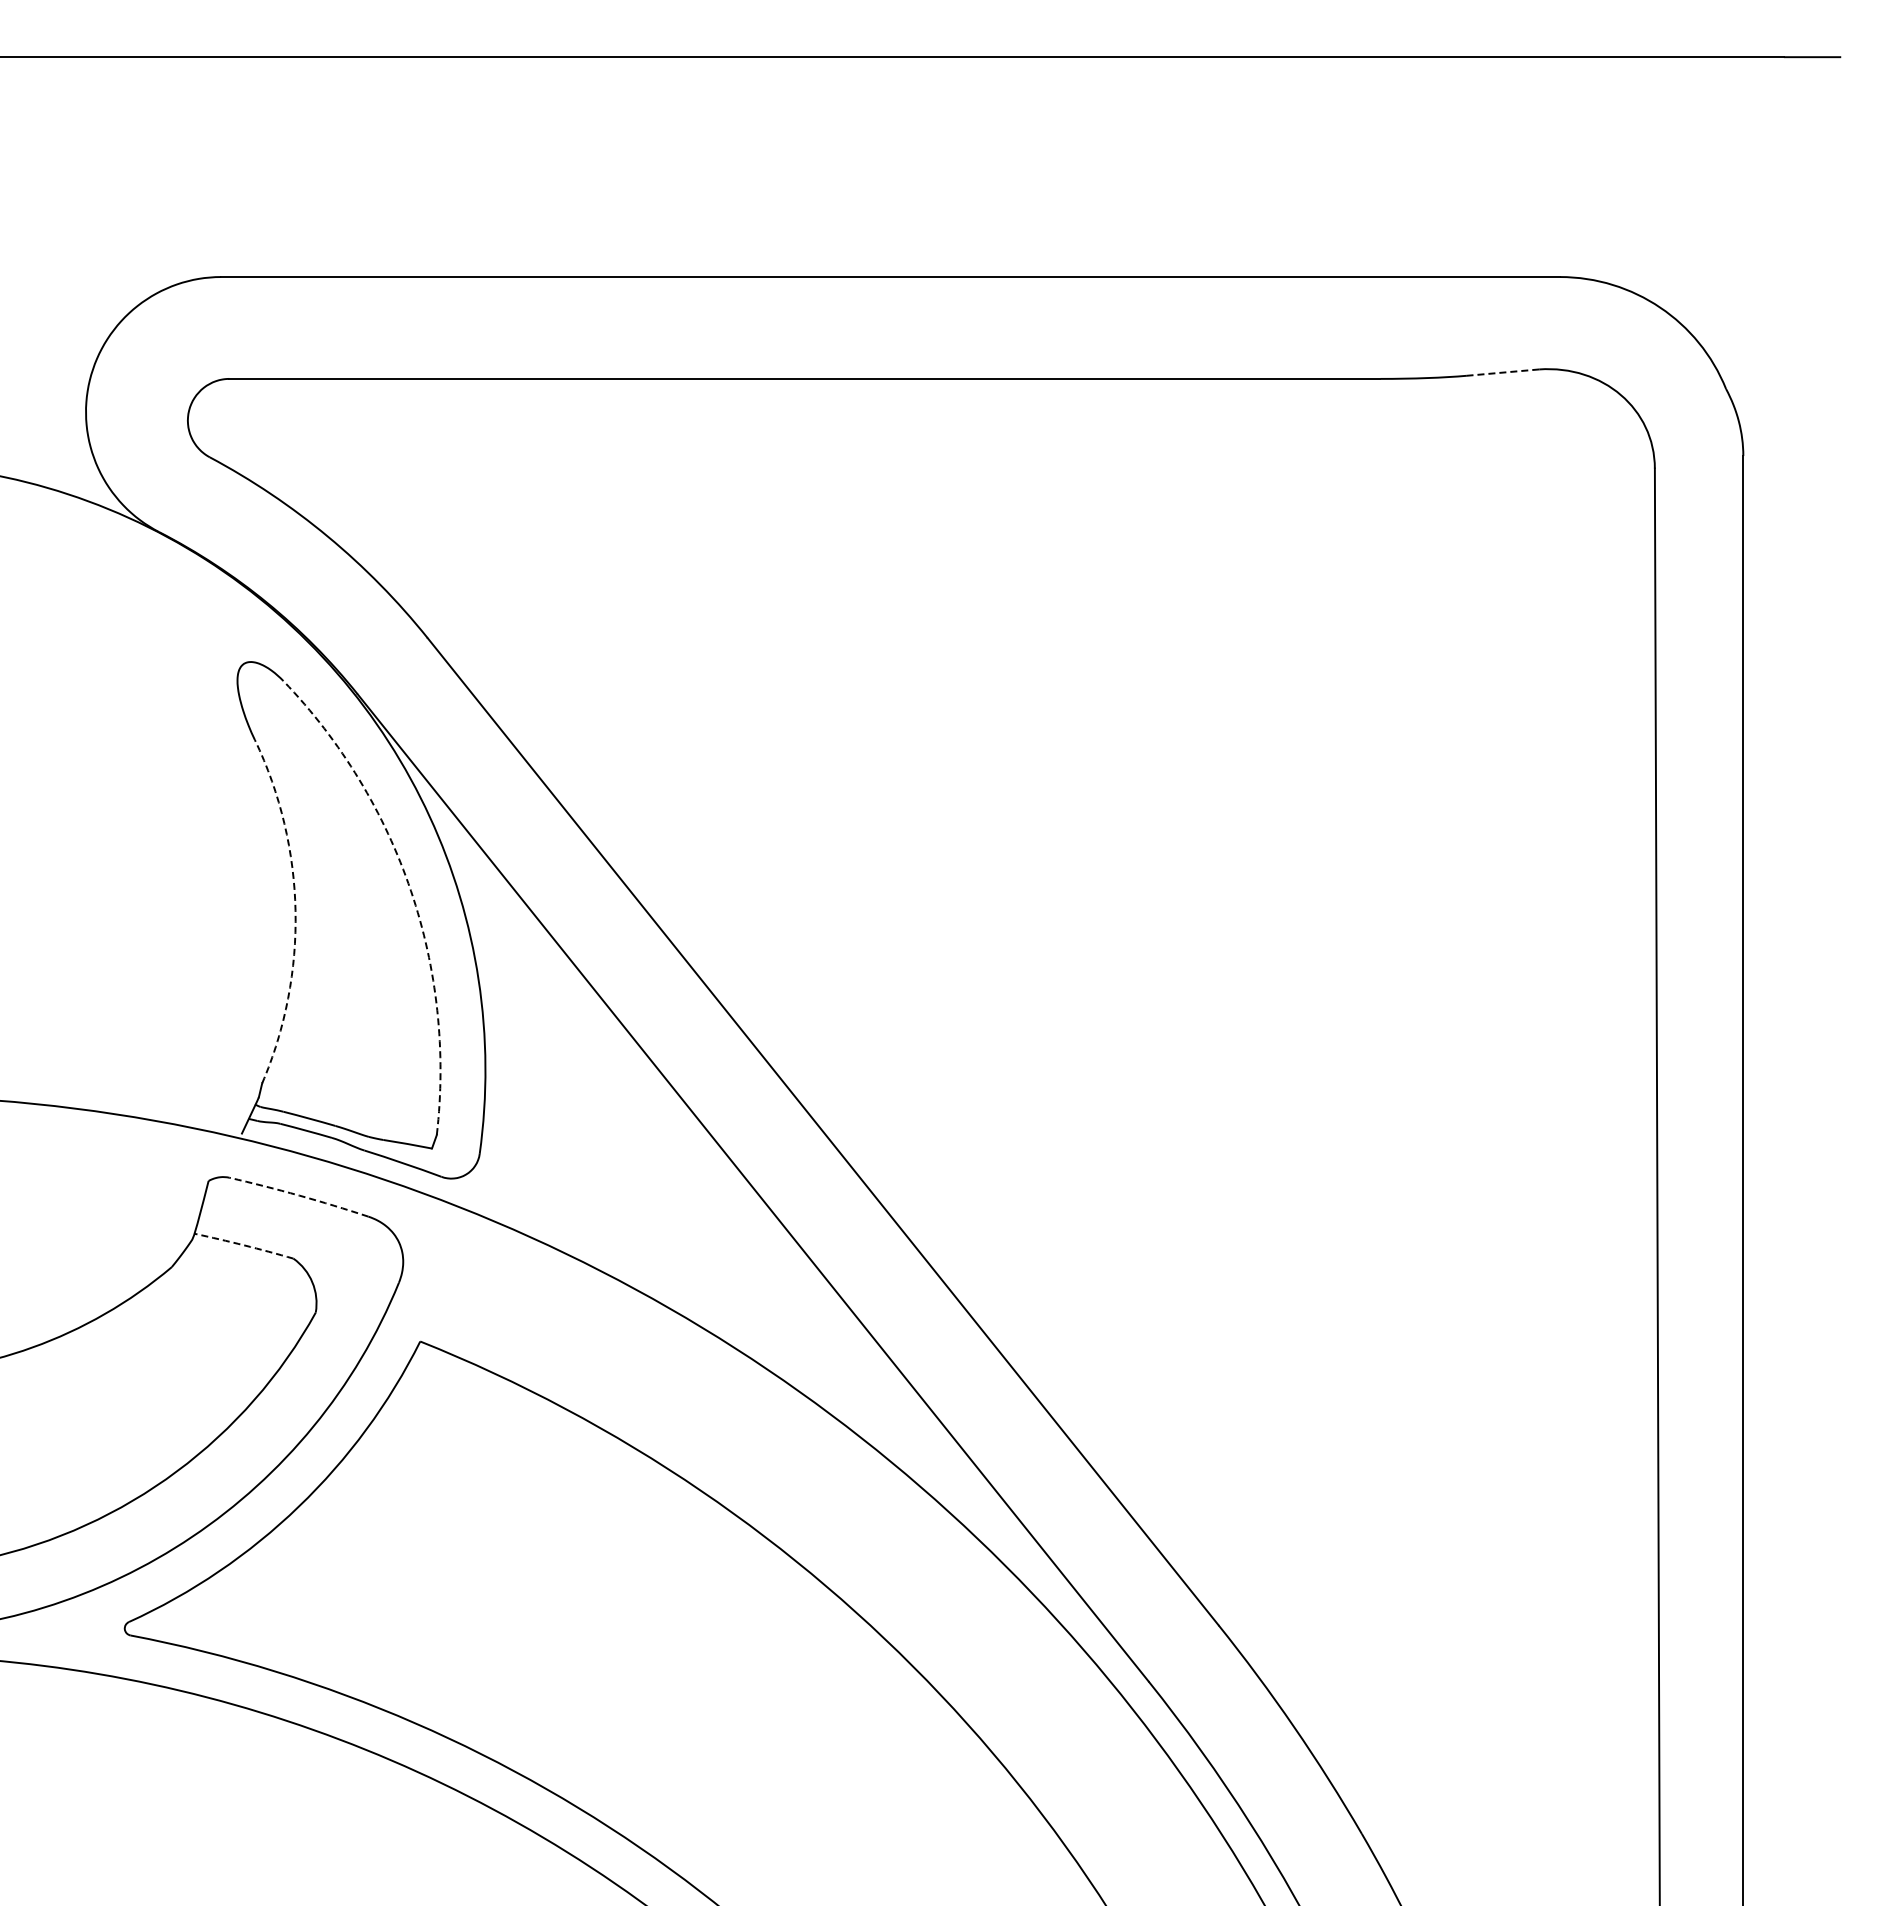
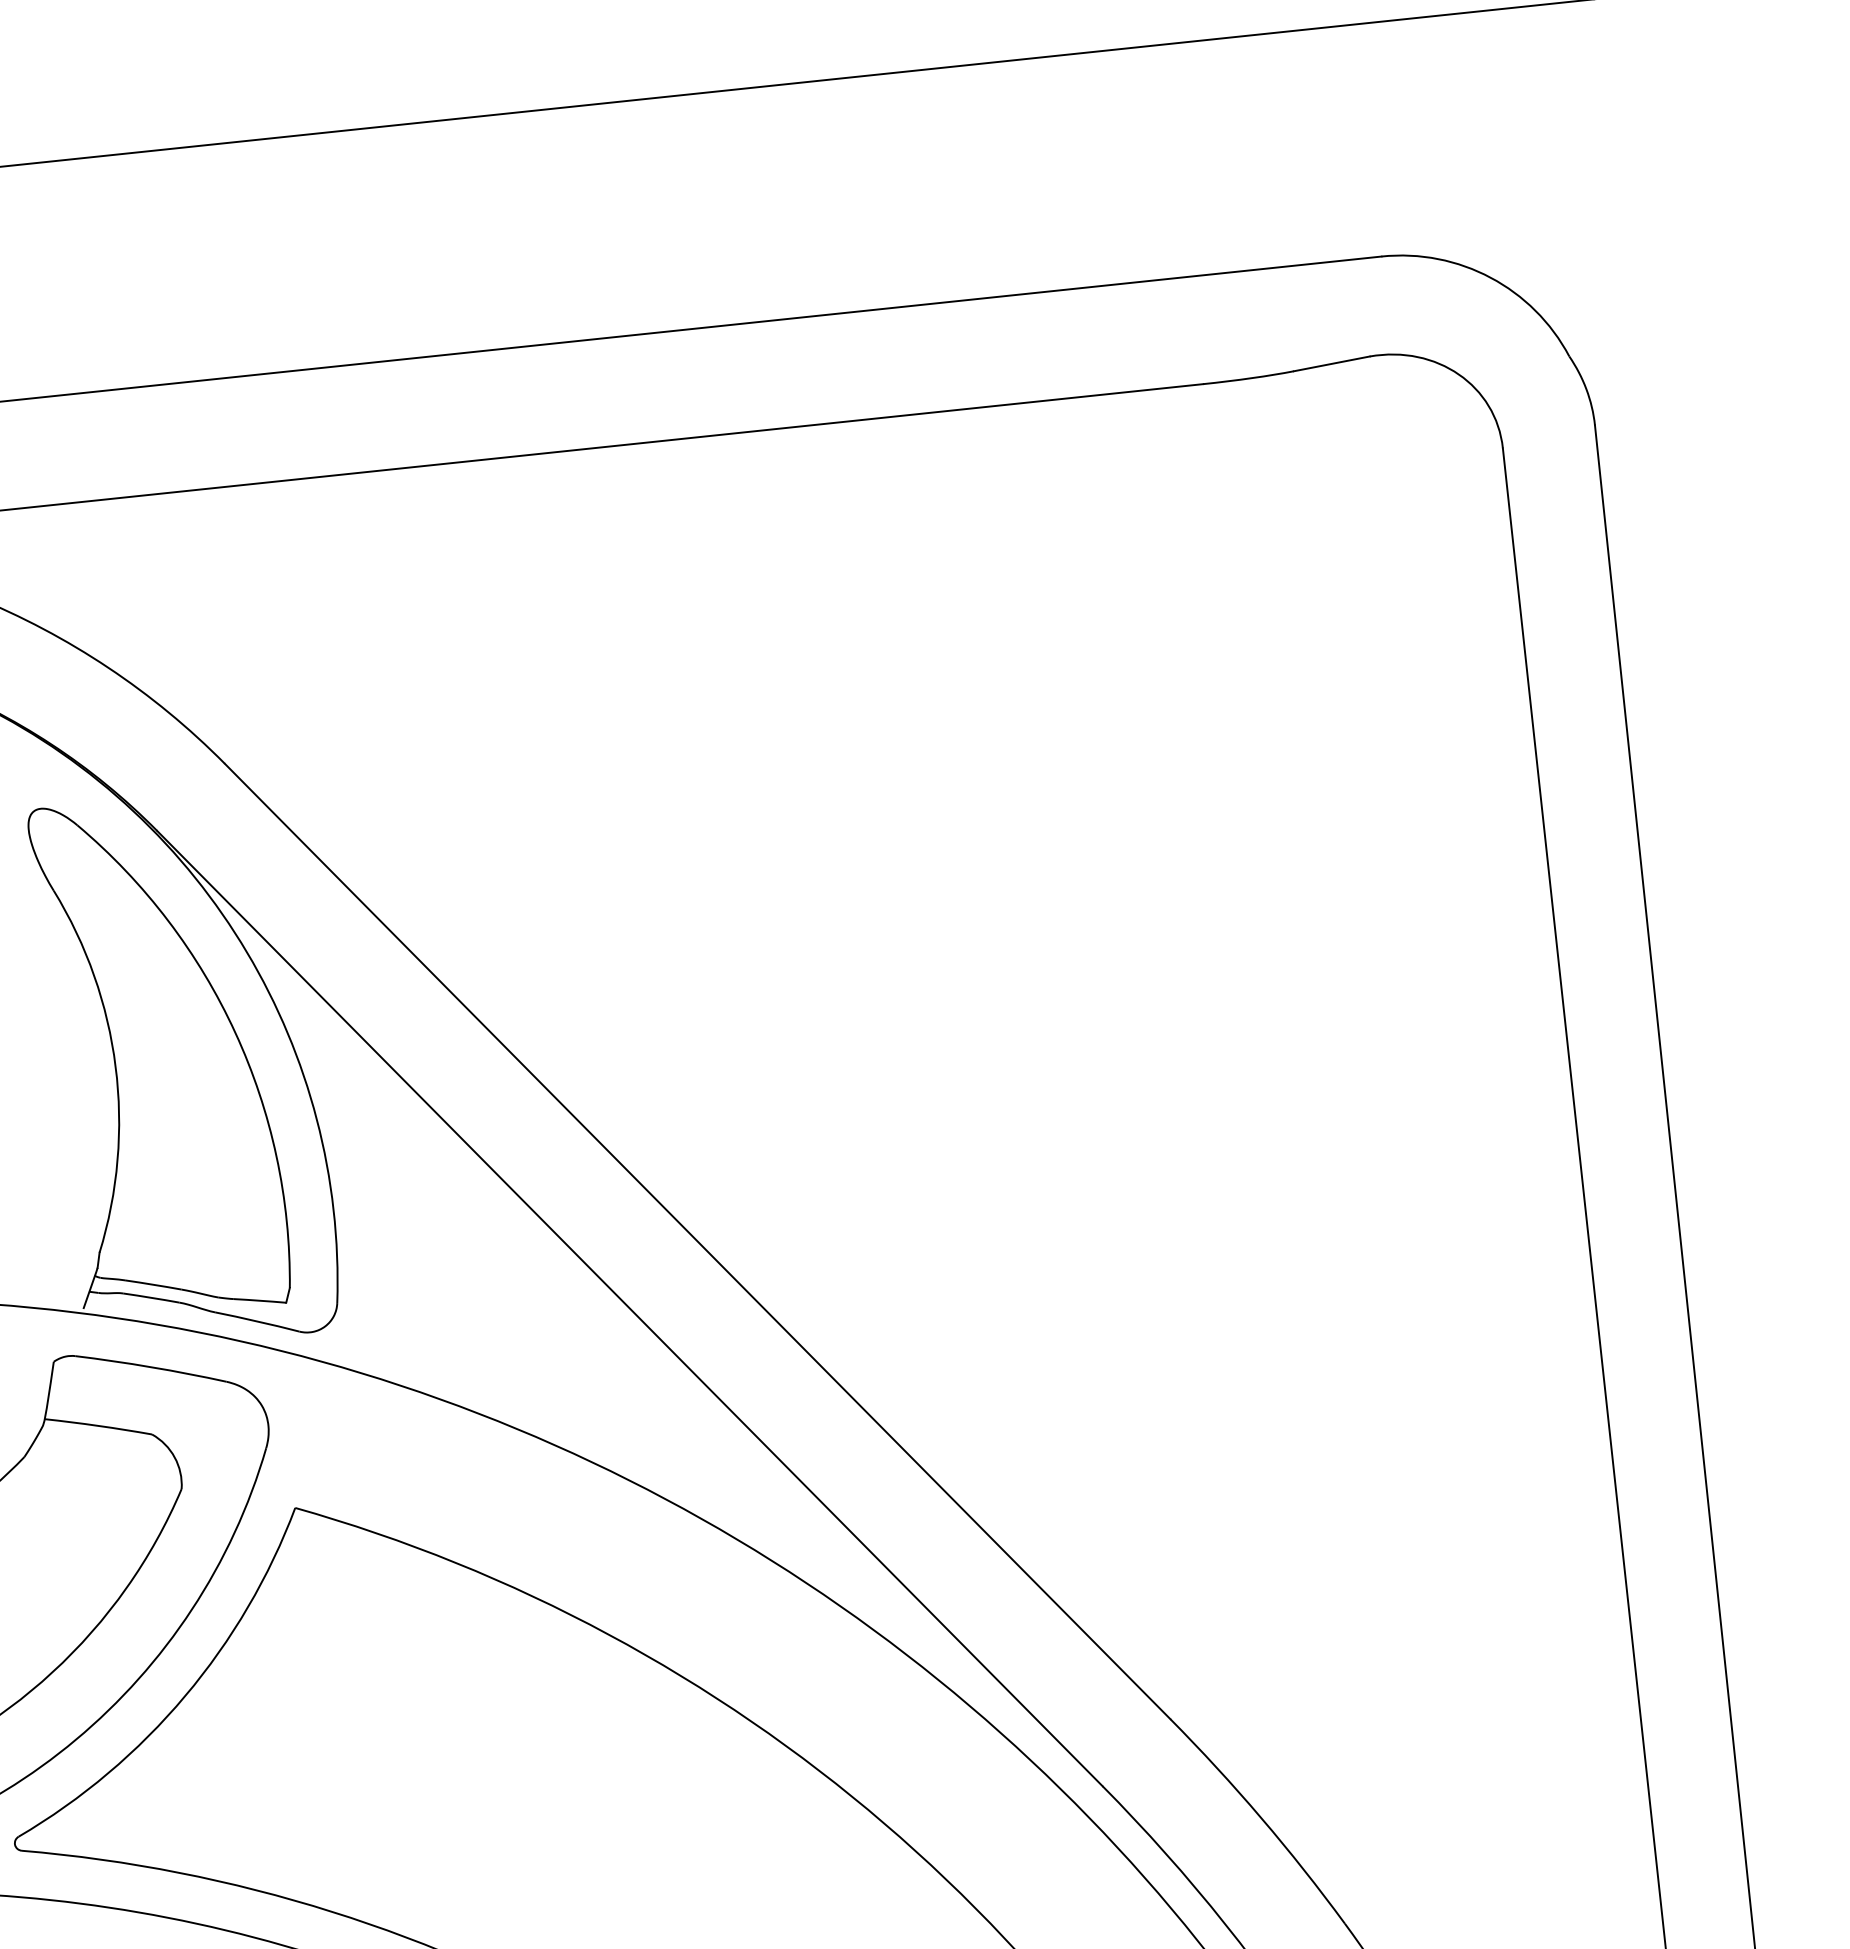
line: (1502, 372) -> (1331, 363), dashed -> solid
arc: (410, 890) -> (234, 1032), dashed -> solid
arc: (295, 910) -> (115, 1066), dashed -> solid
arc: (299, 1195) -> (151, 1367), dashed -> solid
arc: (244, 1245) -> (98, 1426), dashed -> solid

